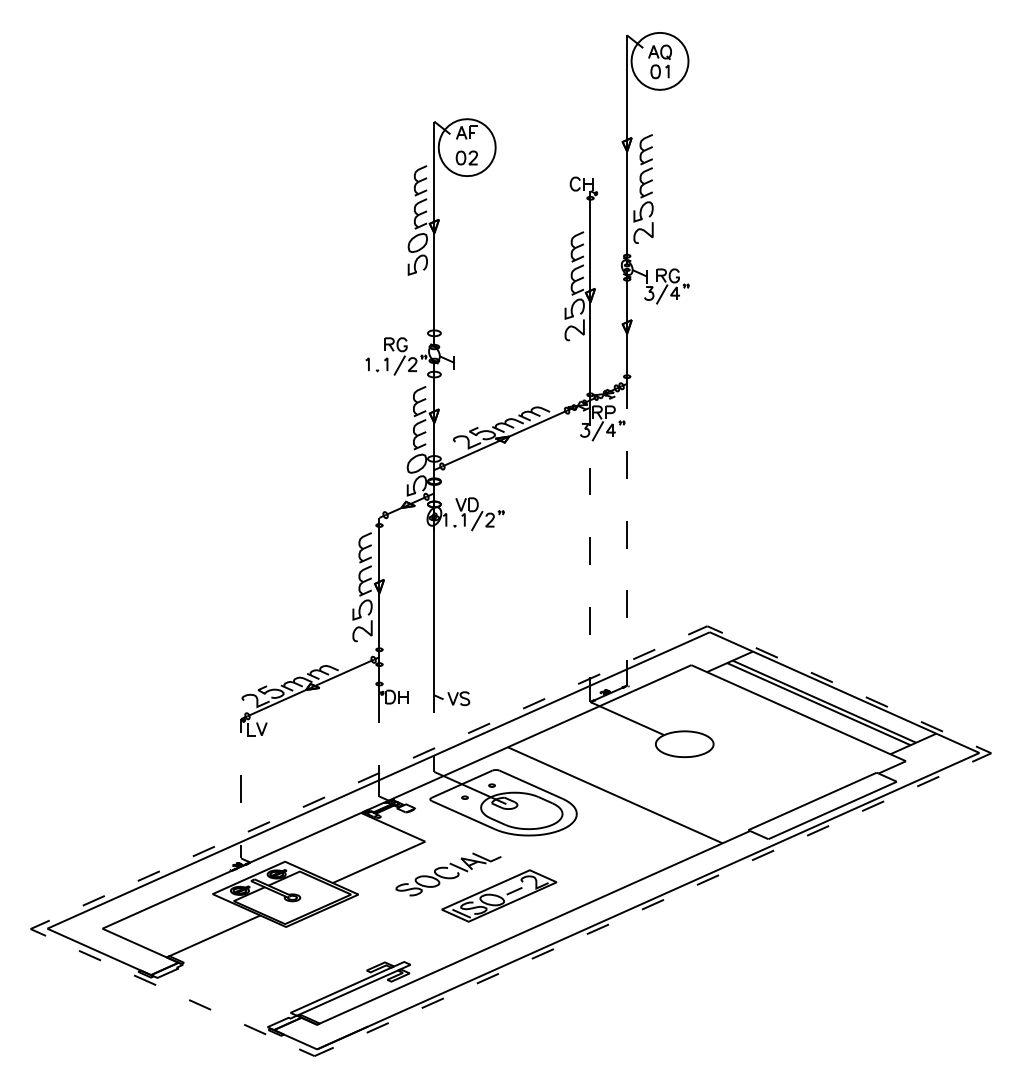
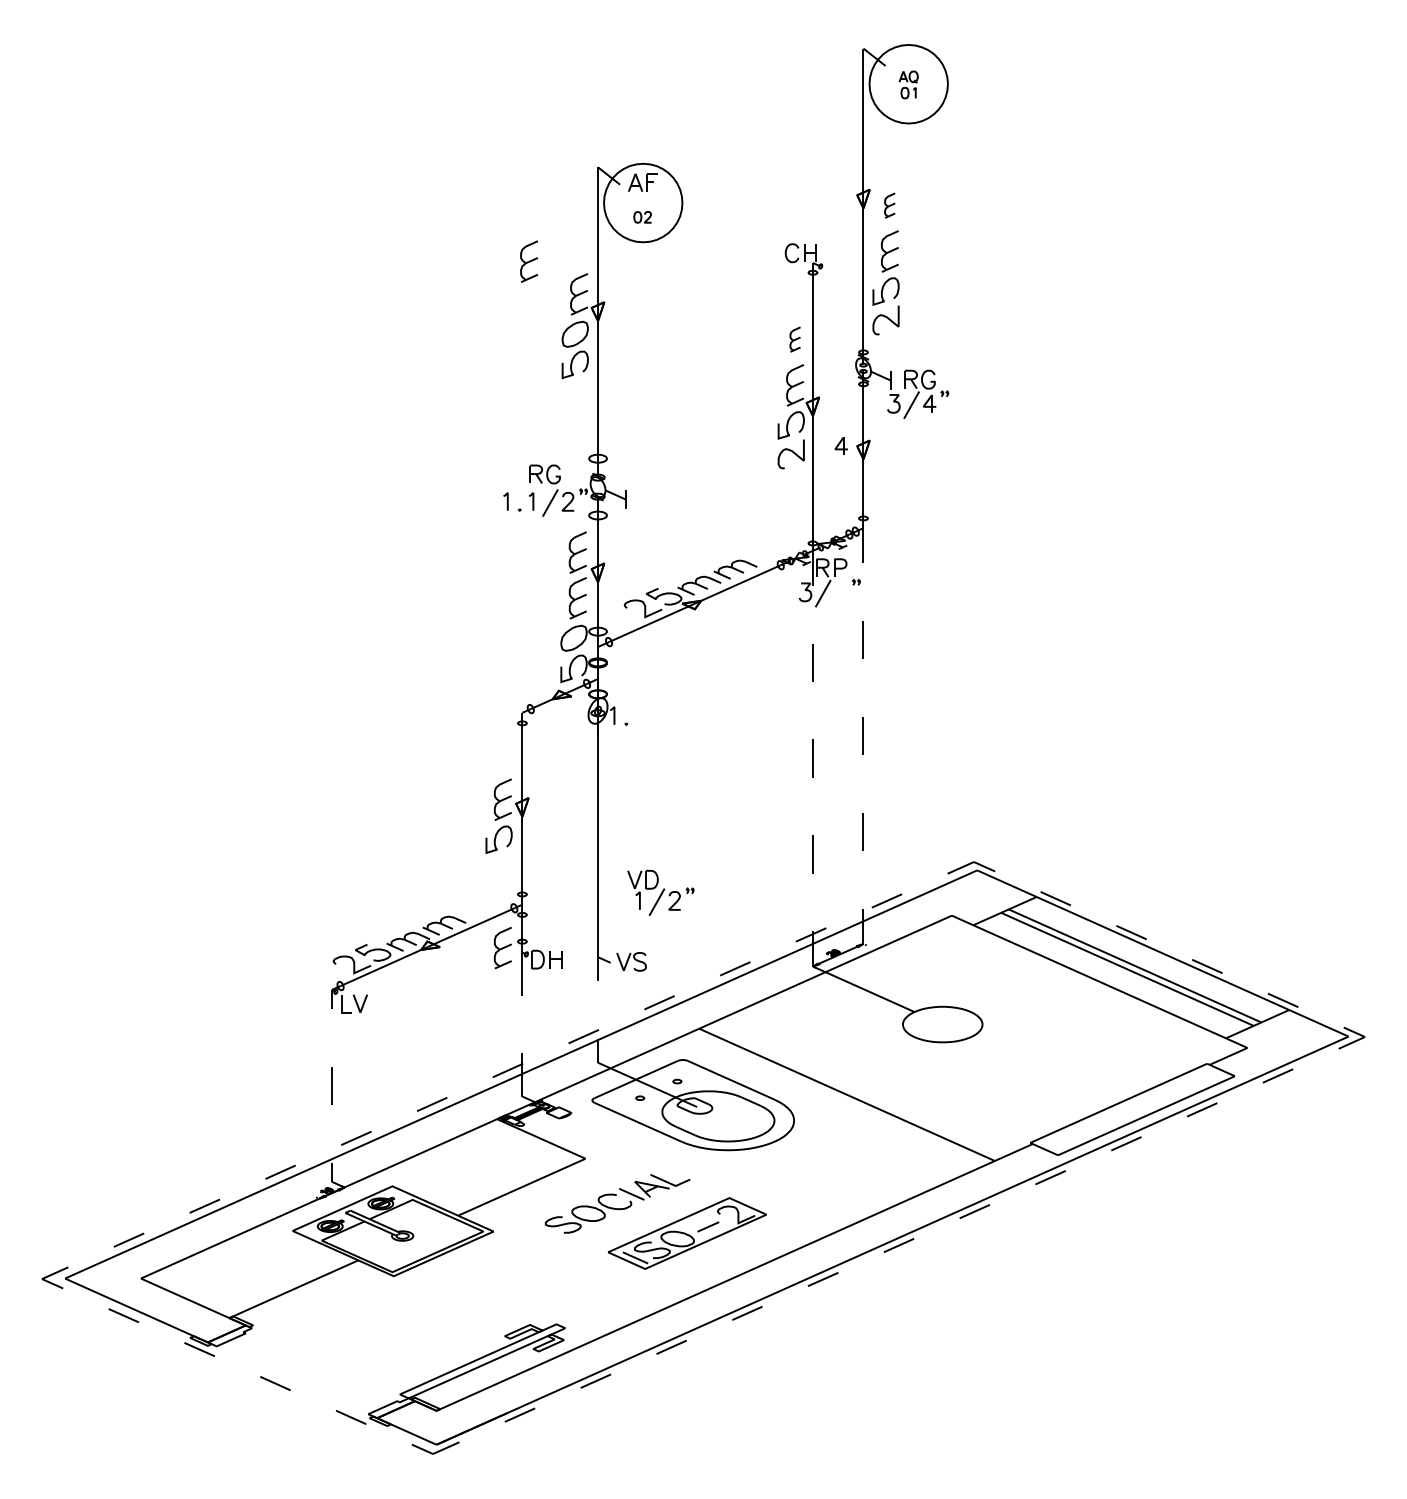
part: (659, 61) -> (908, 84), size x0.6
part: (646, 149) -> (889, 205), size x0.6
part: (466, 158) -> (642, 217), size x0.6
part: (420, 180) -> (528, 261), moved
part: (577, 246) -> (795, 339), size x0.6
part: (610, 429) -> (840, 445), moved
part: (479, 513) -> (660, 892), moved
part: (365, 548) -> (502, 948), moved
curve: (362, 629) -> (499, 866), removed

